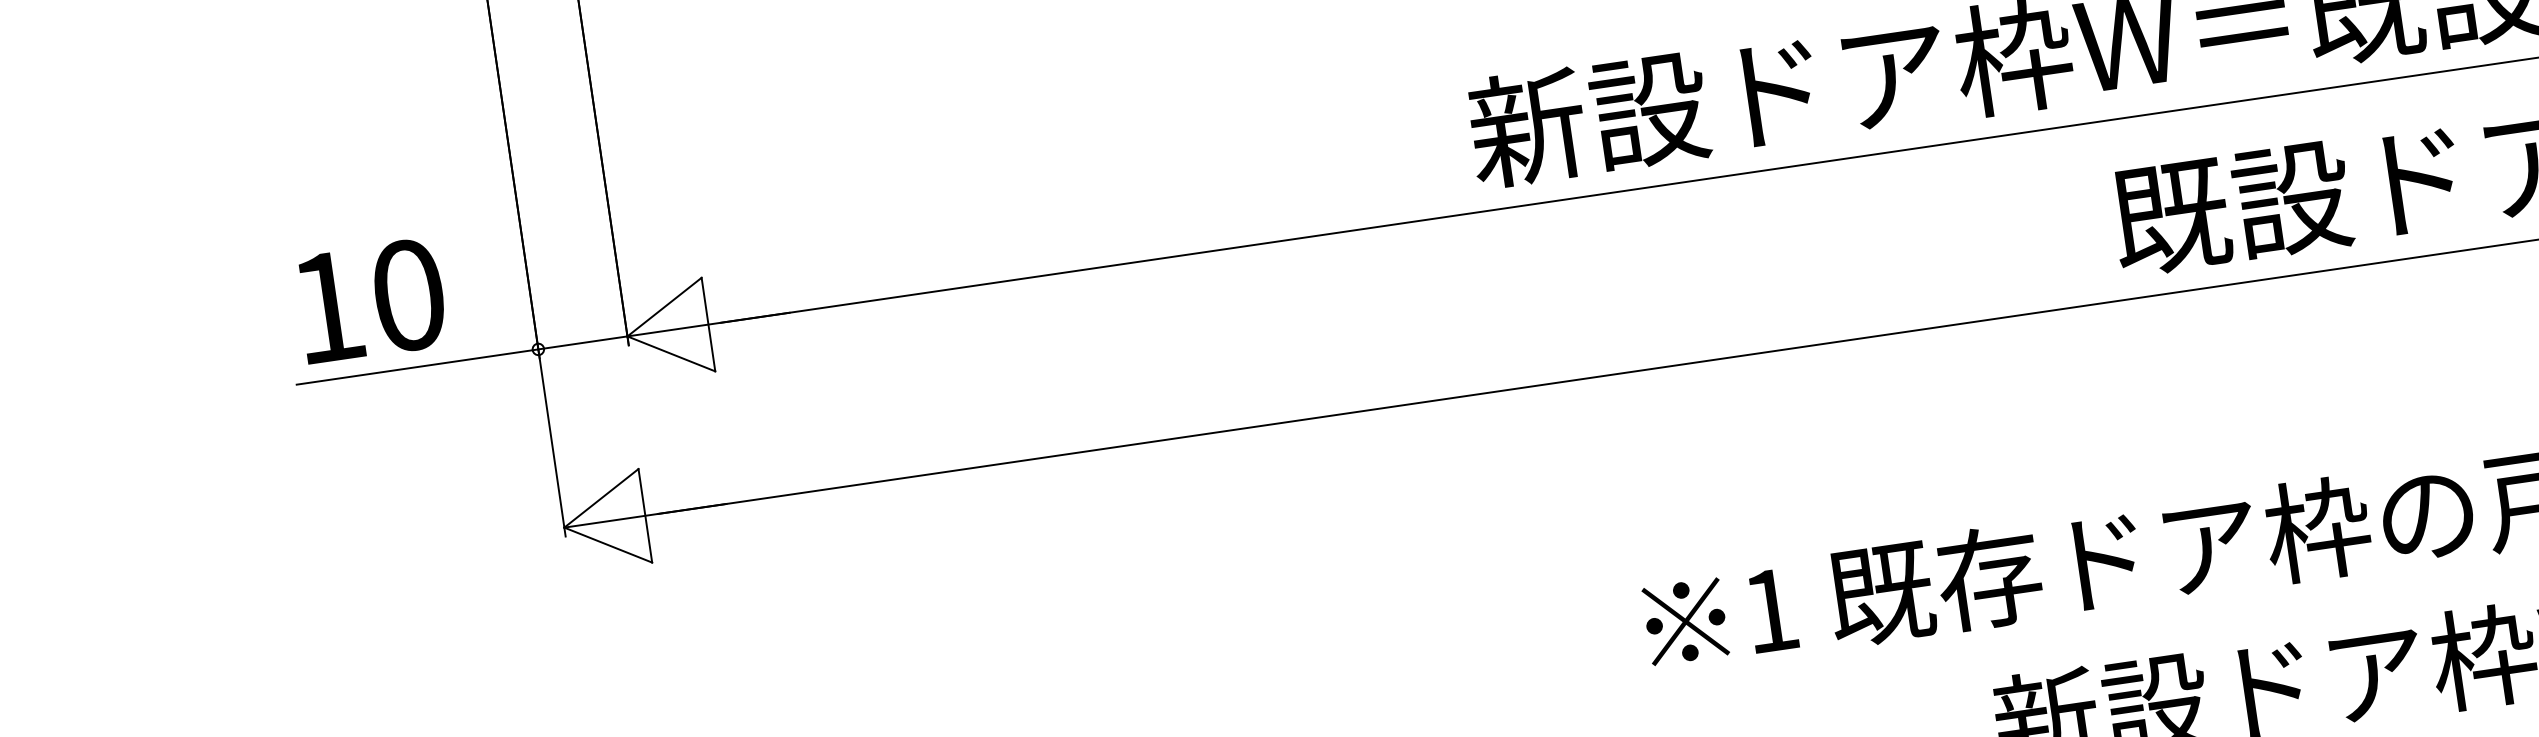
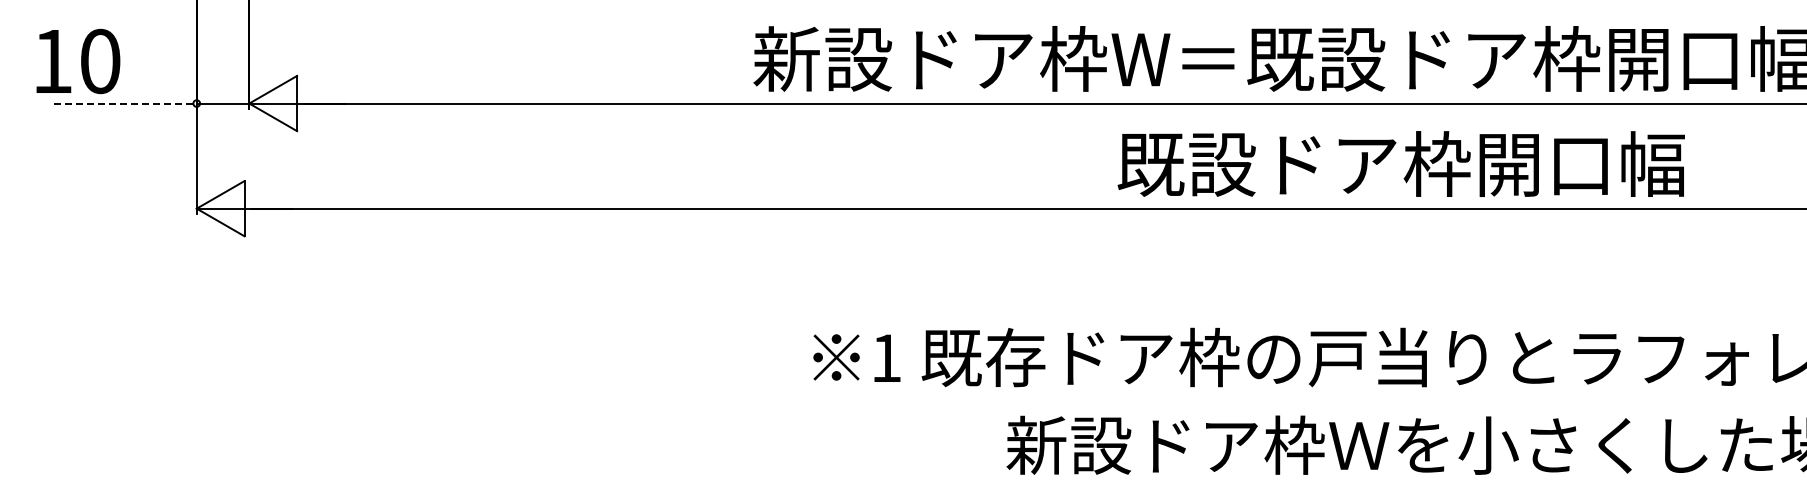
text: (371, 300) -> (78, 61), moved
line: (417, 366) -> (125, 103), solid -> dashed

